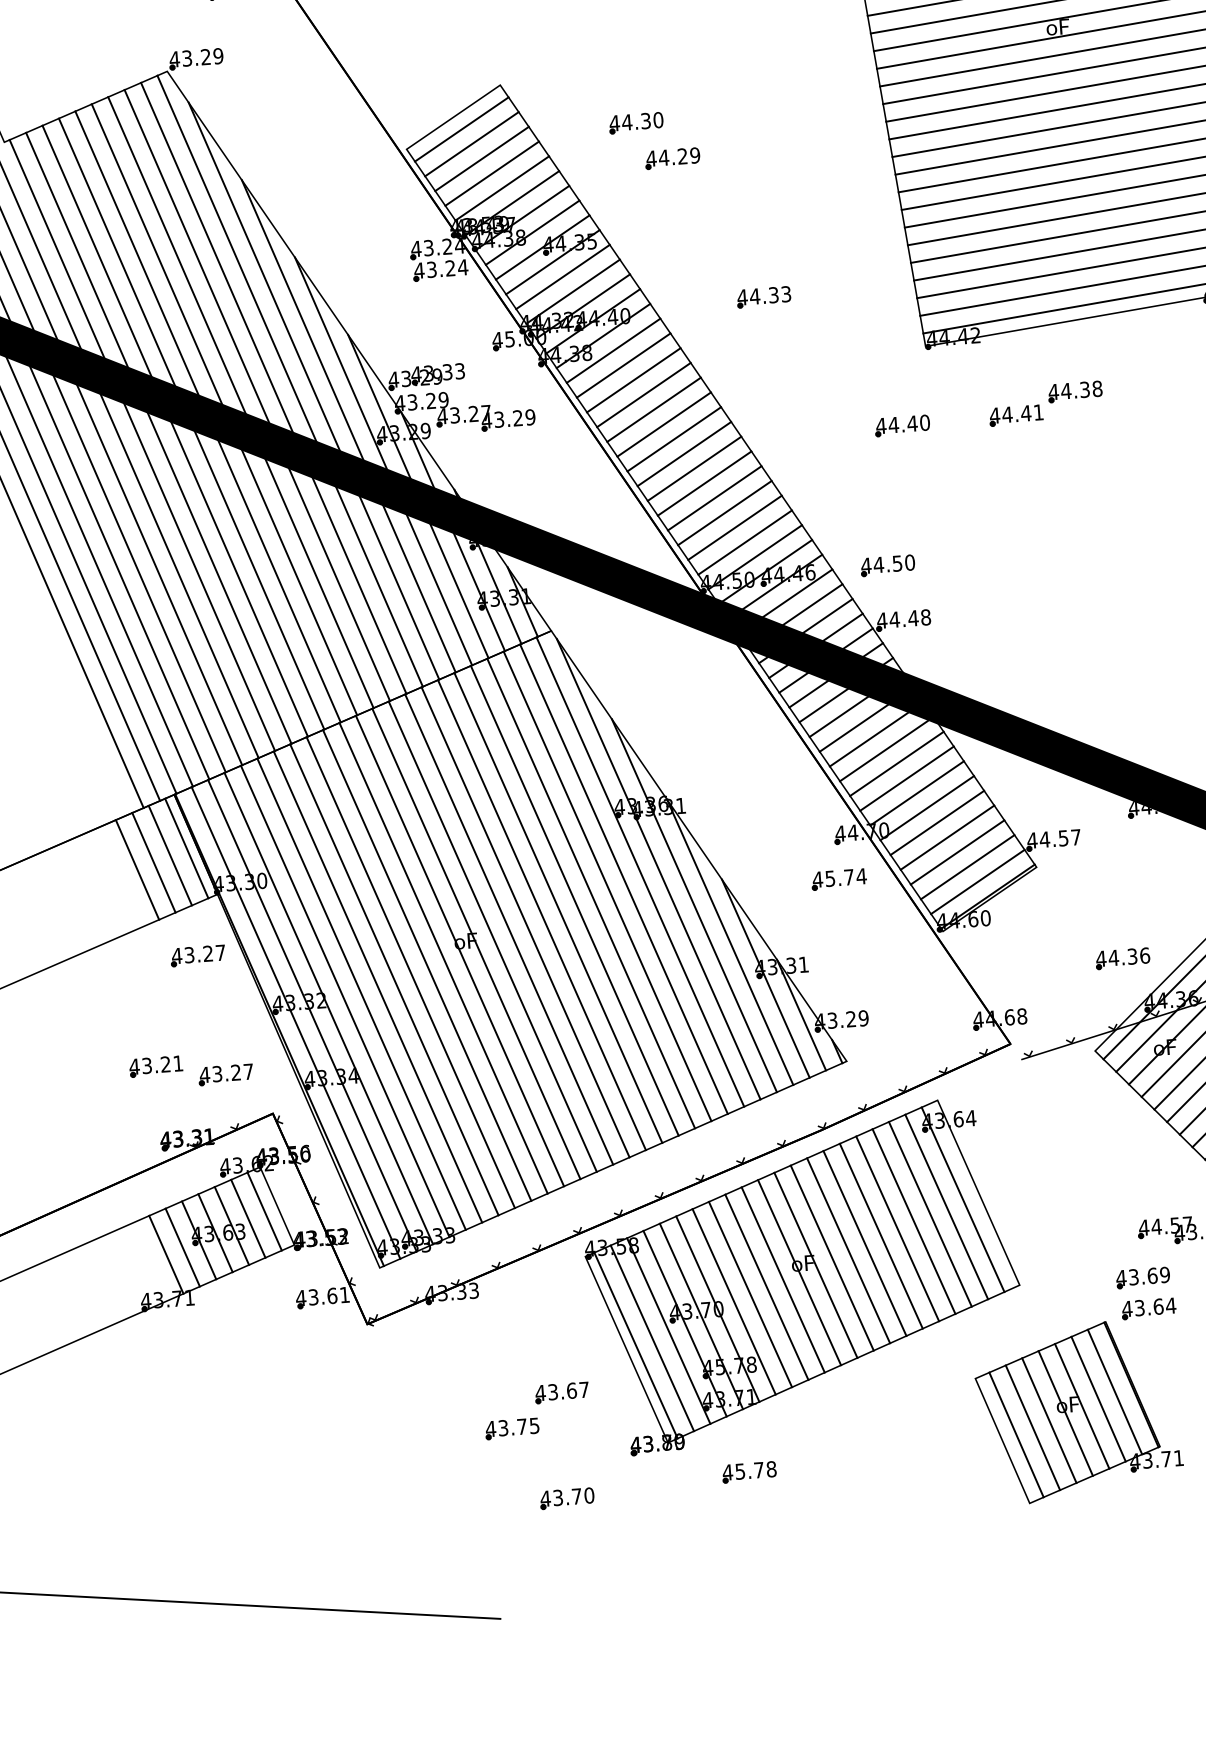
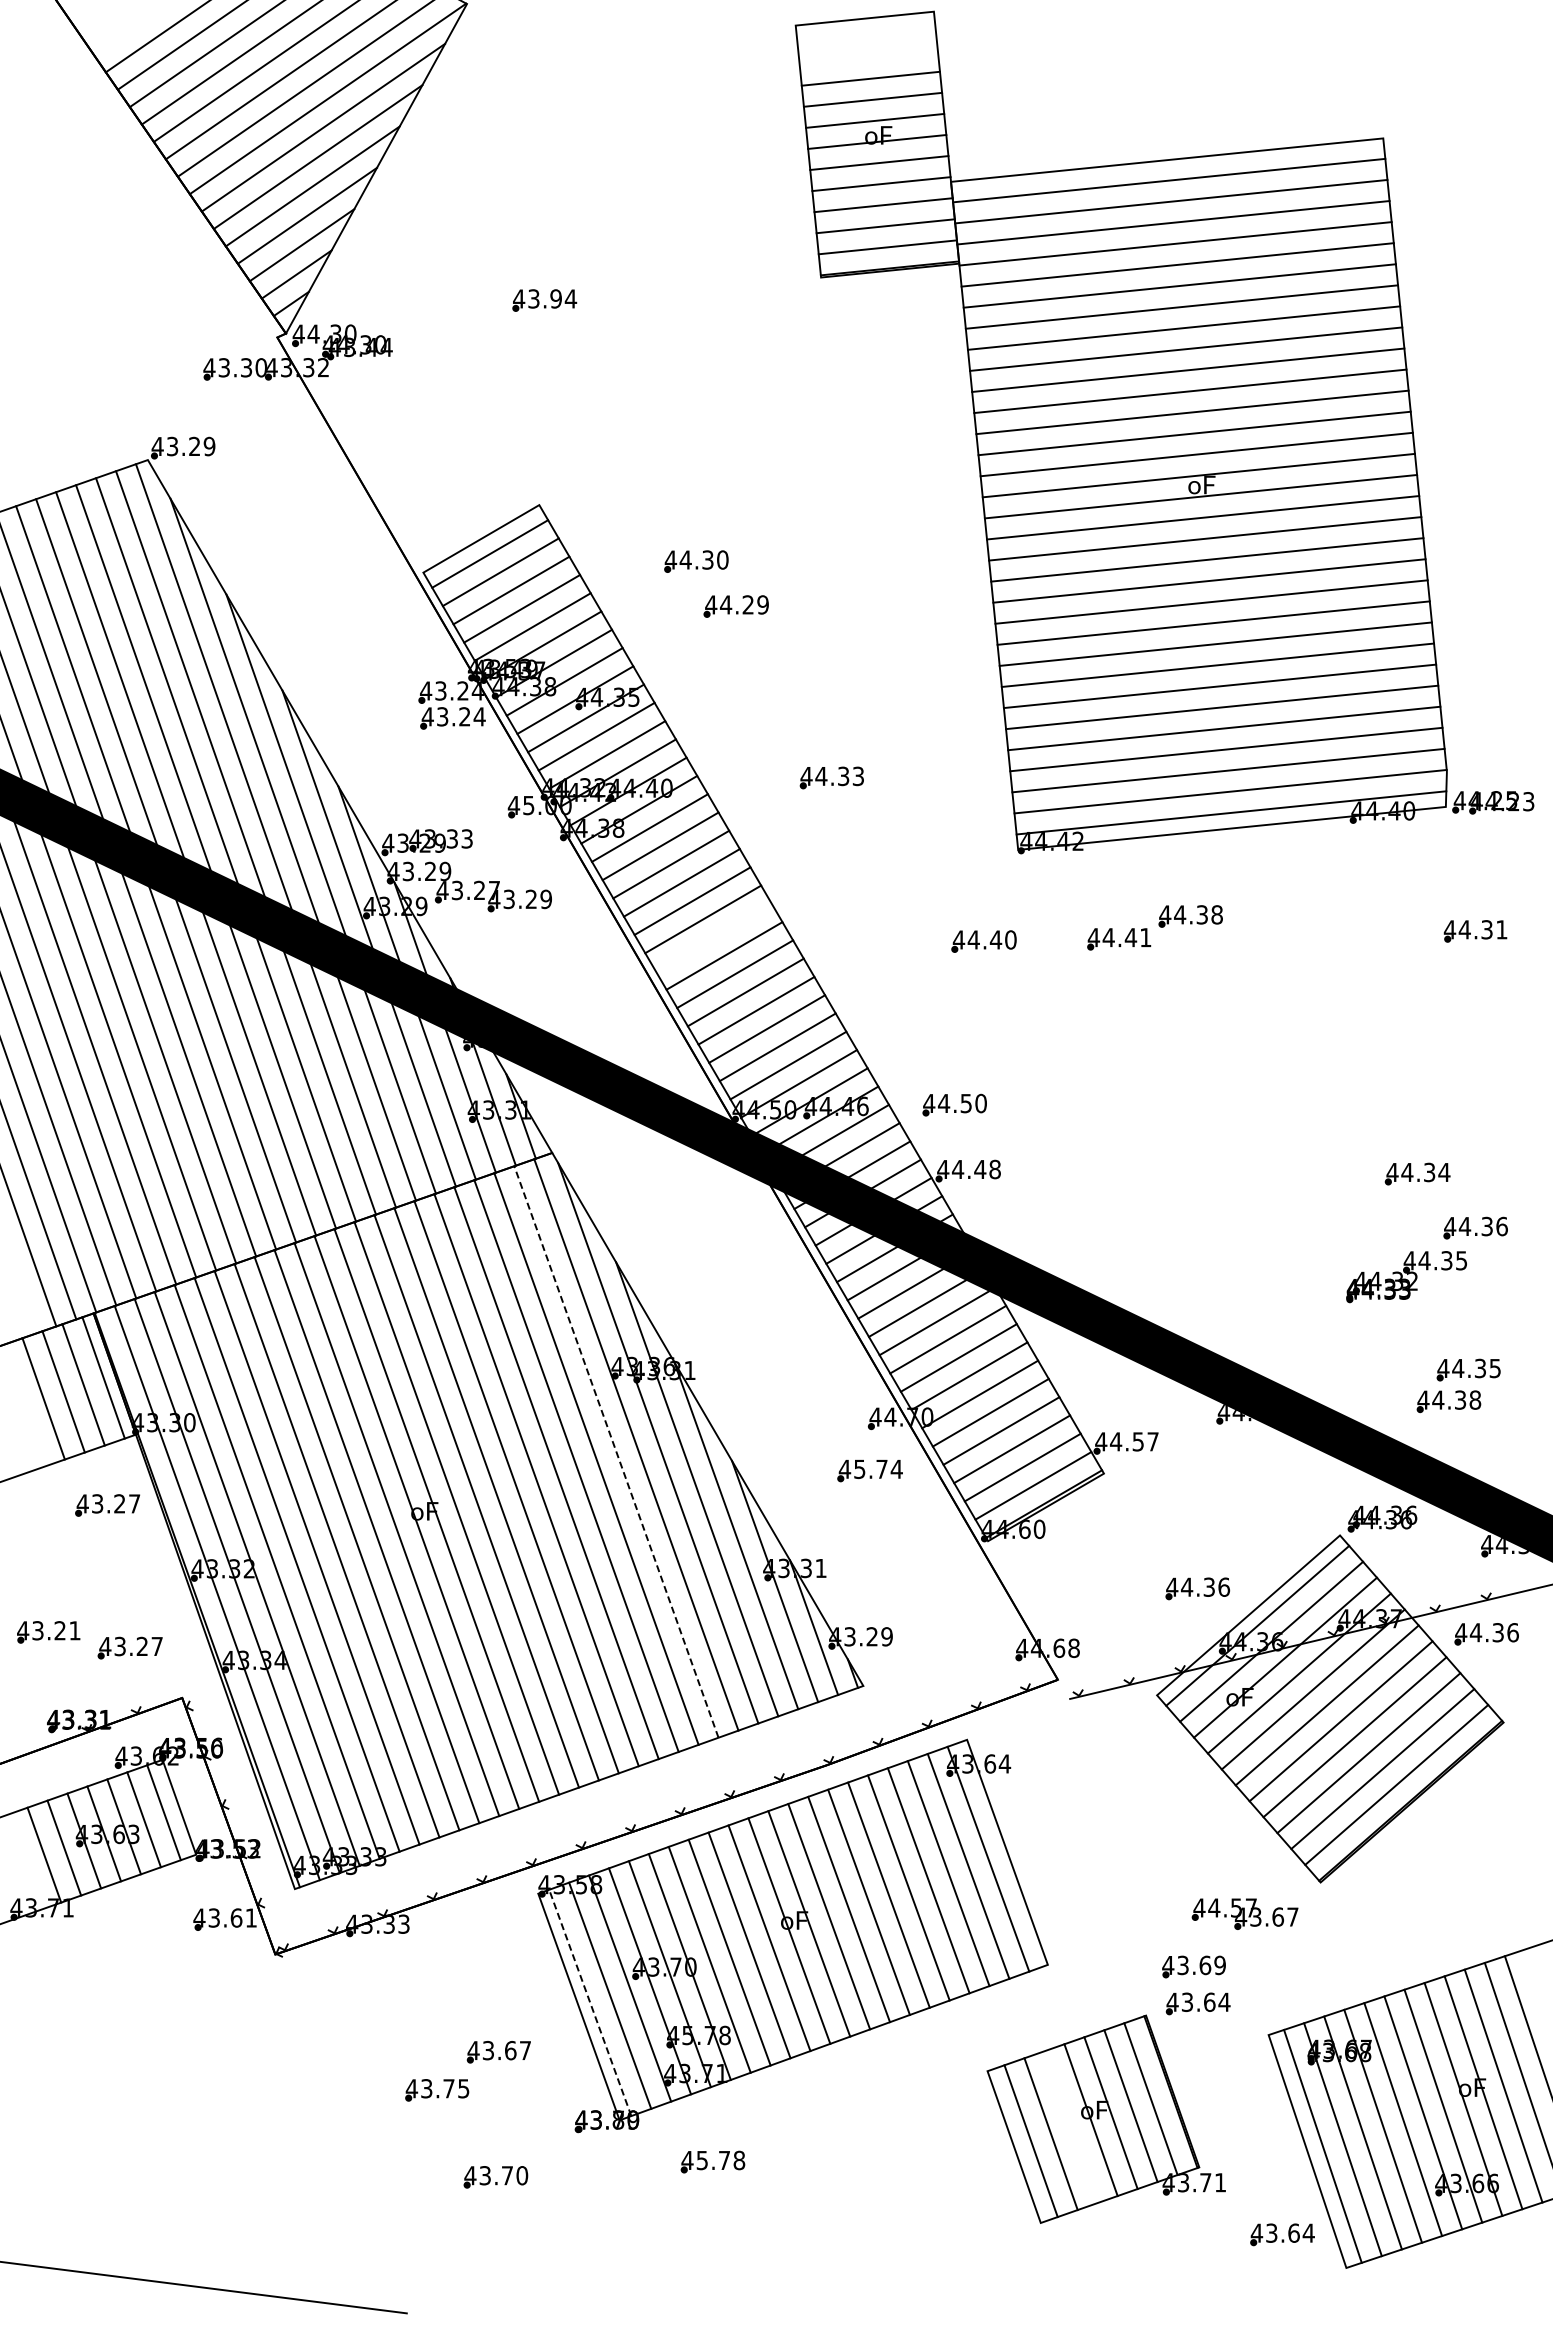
line: (673, 439) -> (713, 937), removed
line: (623, 878) -> (616, 1451), solid -> dashed
line: (636, 1345) -> (590, 2002), solid -> dashed
line: (1048, 1420) -> (1070, 2127), removed

